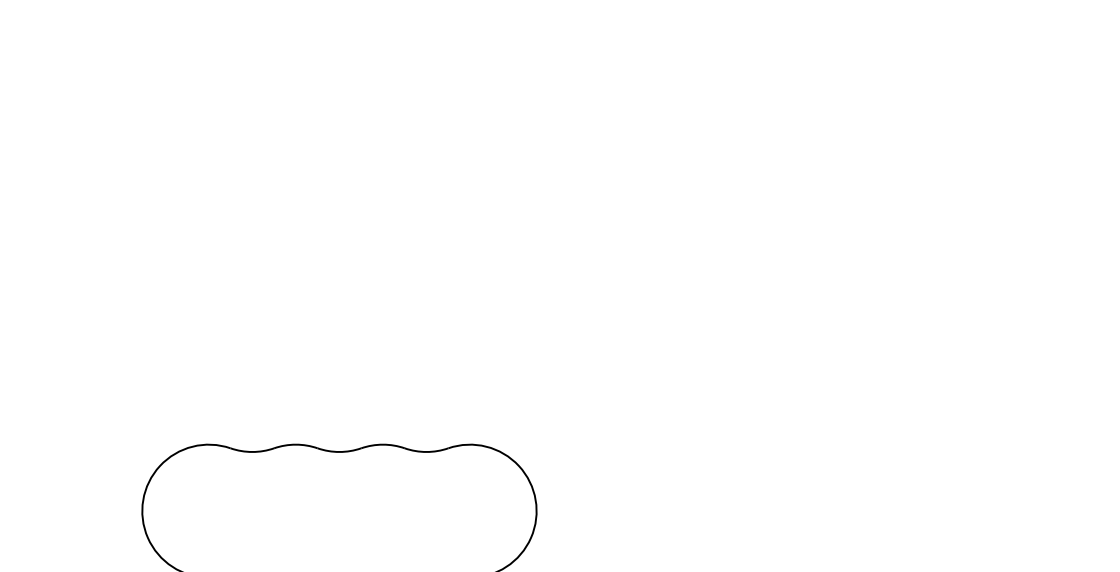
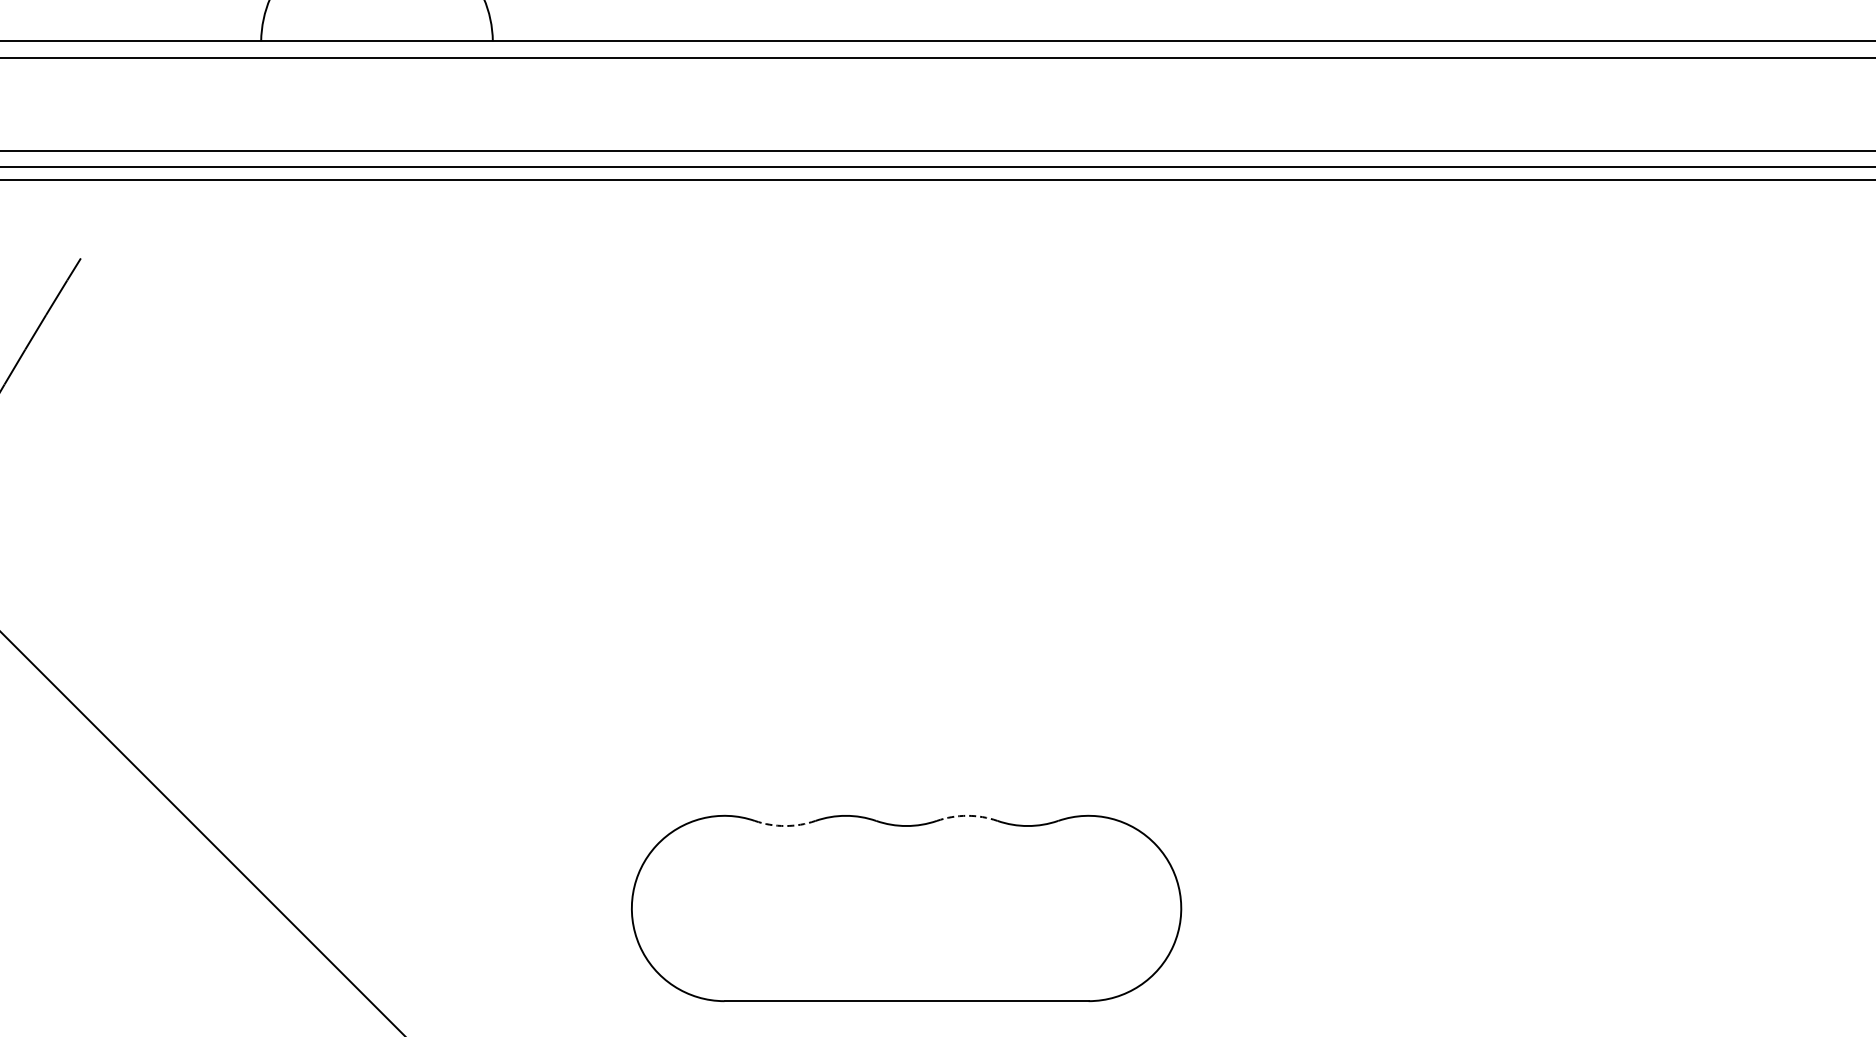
arc: (383, 444) -> (967, 815), solid -> dashed
arc: (252, 452) -> (785, 826), solid -> dashed

